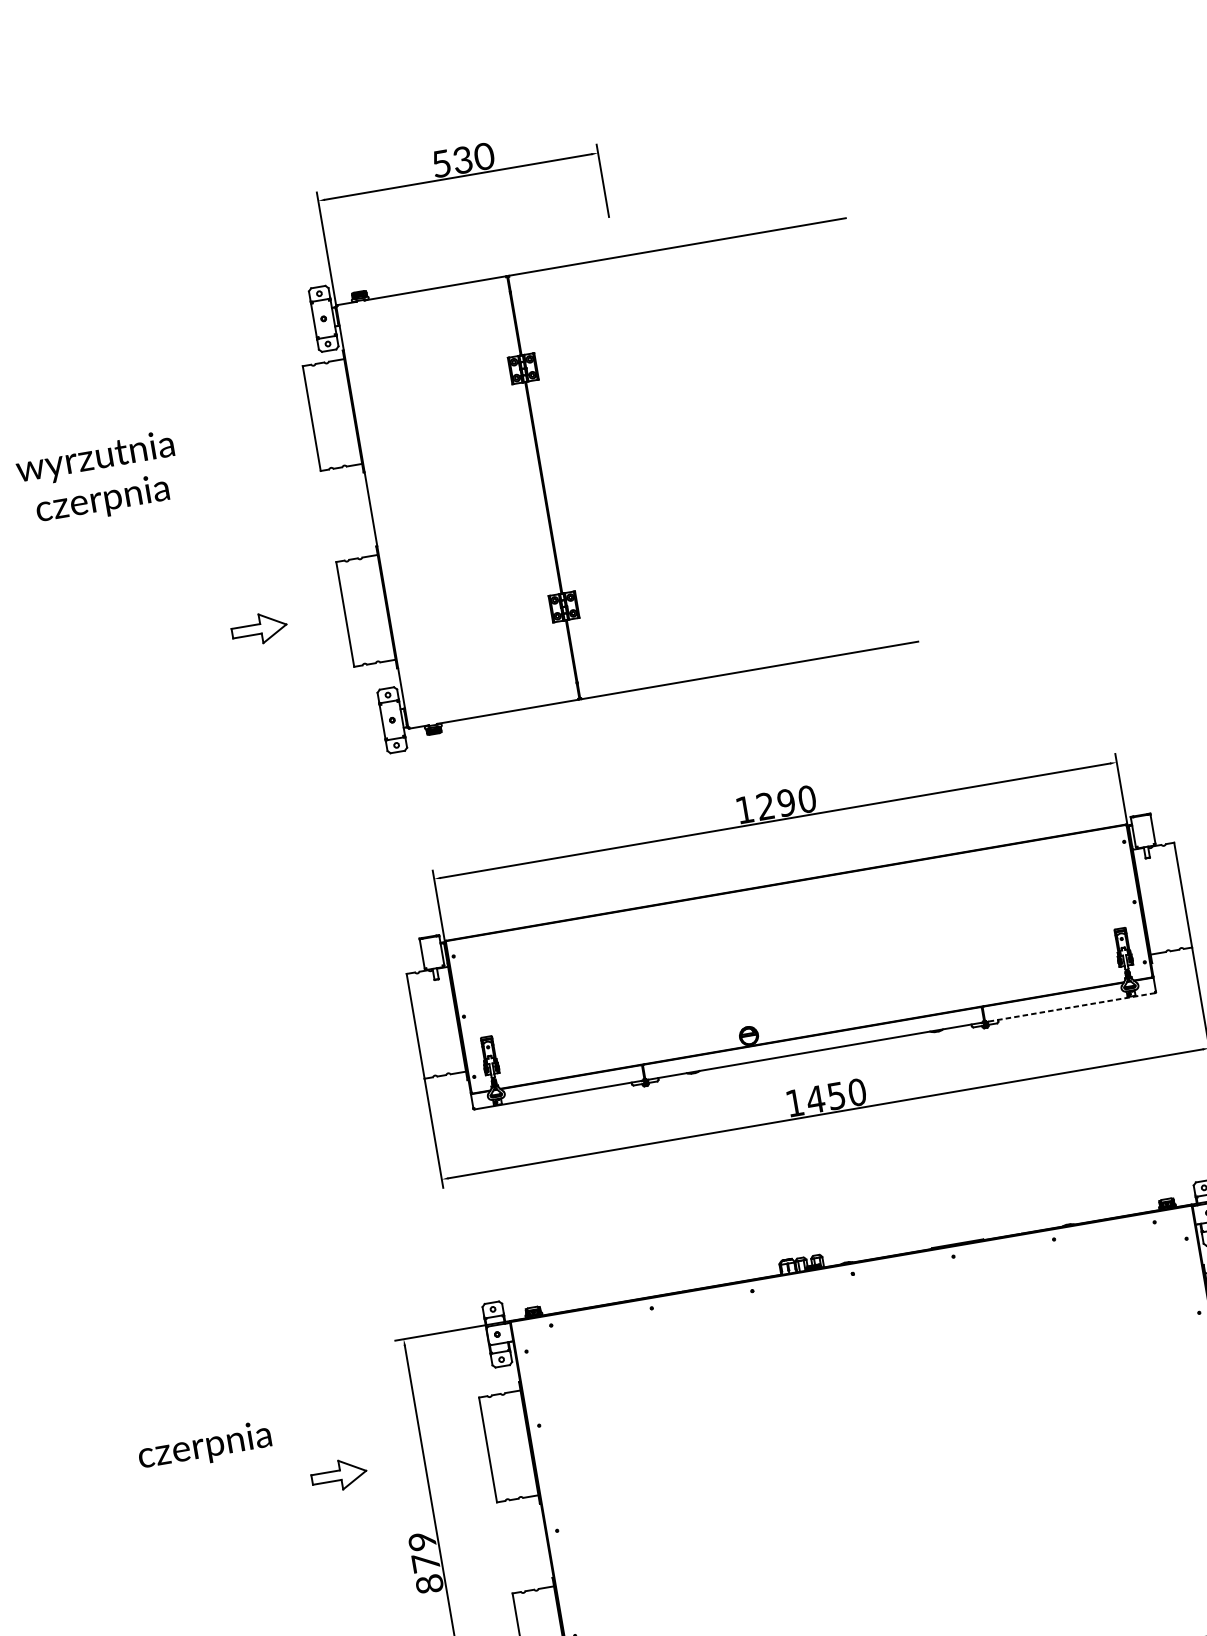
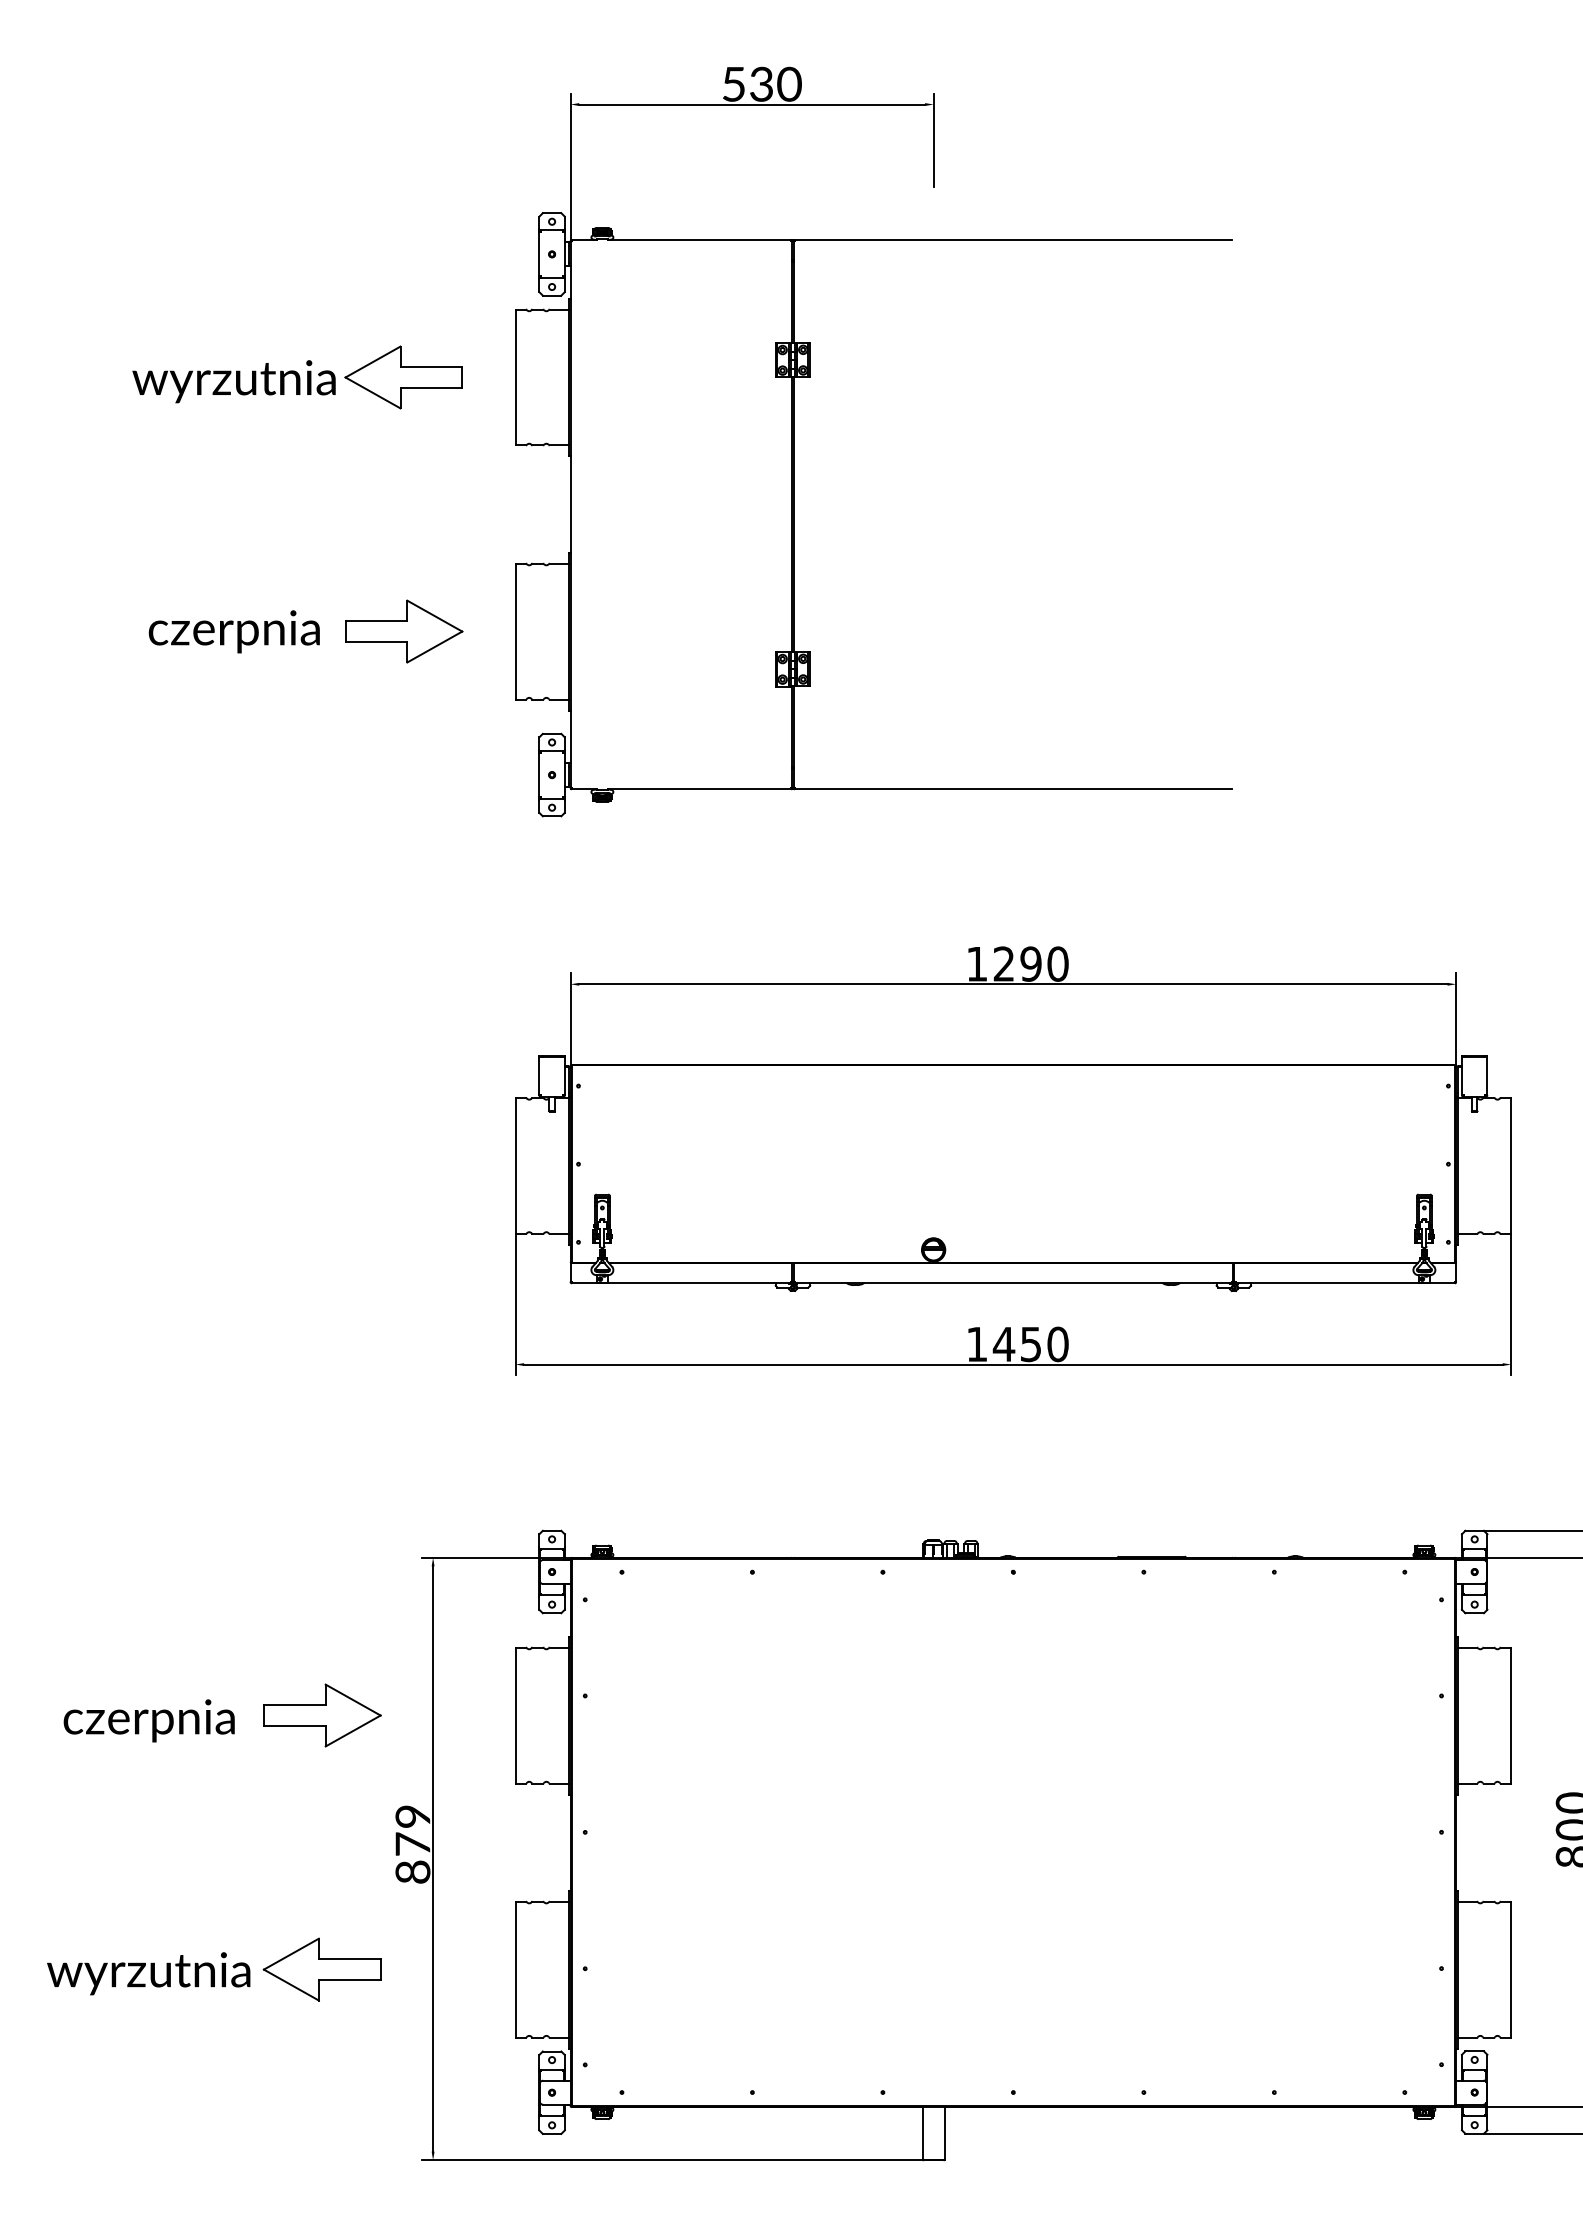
part: (225, 433) -> (403, 377), added
text: (102, 500) -> (233, 631), moved
part: (259, 629) -> (404, 631), size x1.67
line: (1070, 1007) -> (1345, 1283), dashed -> solid
text: (204, 1446) -> (148, 1720), moved
part: (339, 1475) -> (322, 1715), size x1.67

